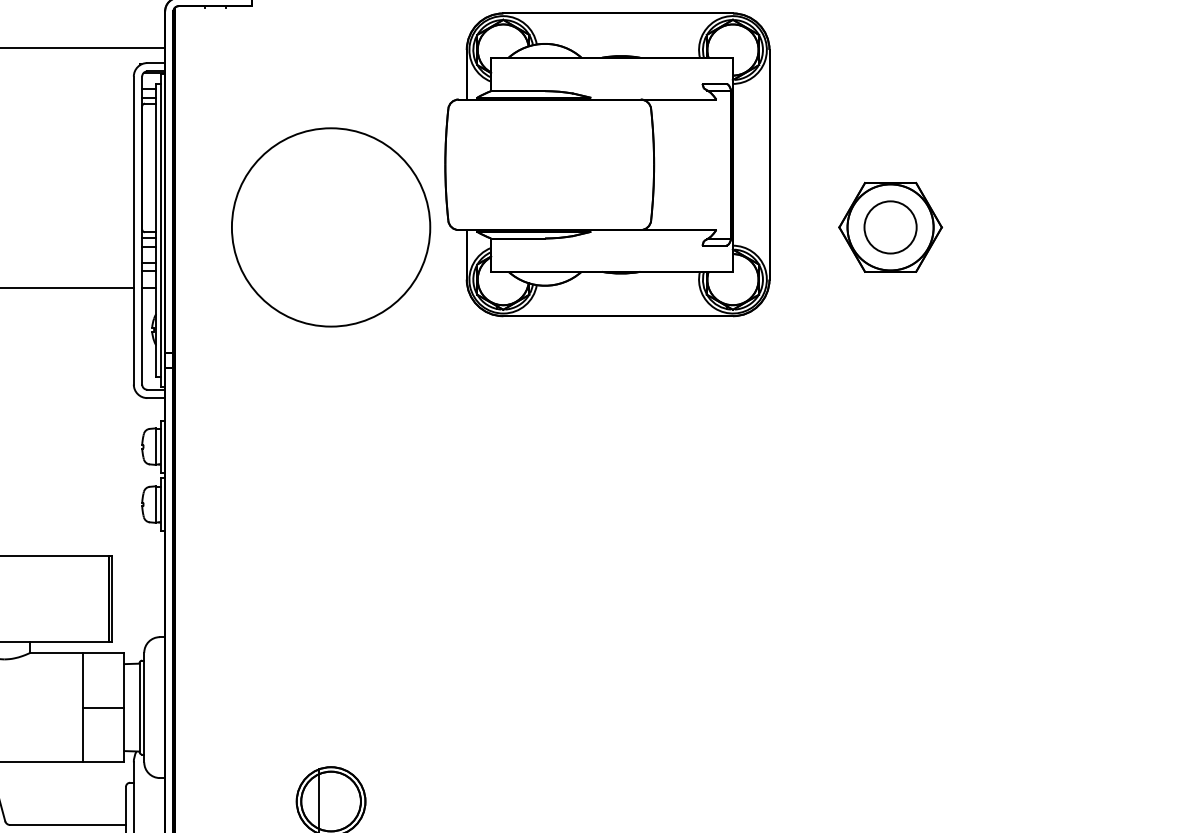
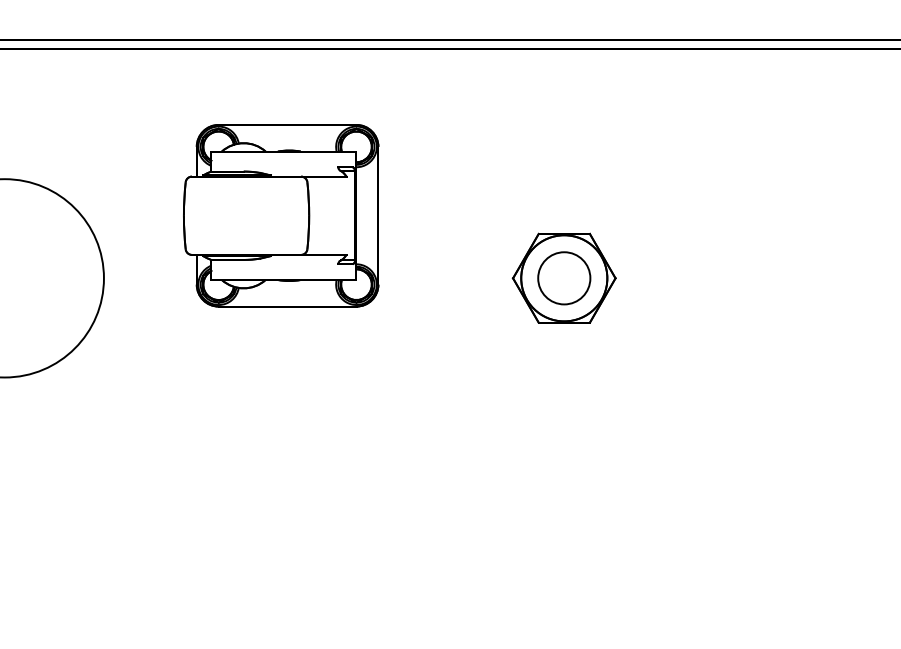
part: (607, 164) -> (281, 215), size x0.6

